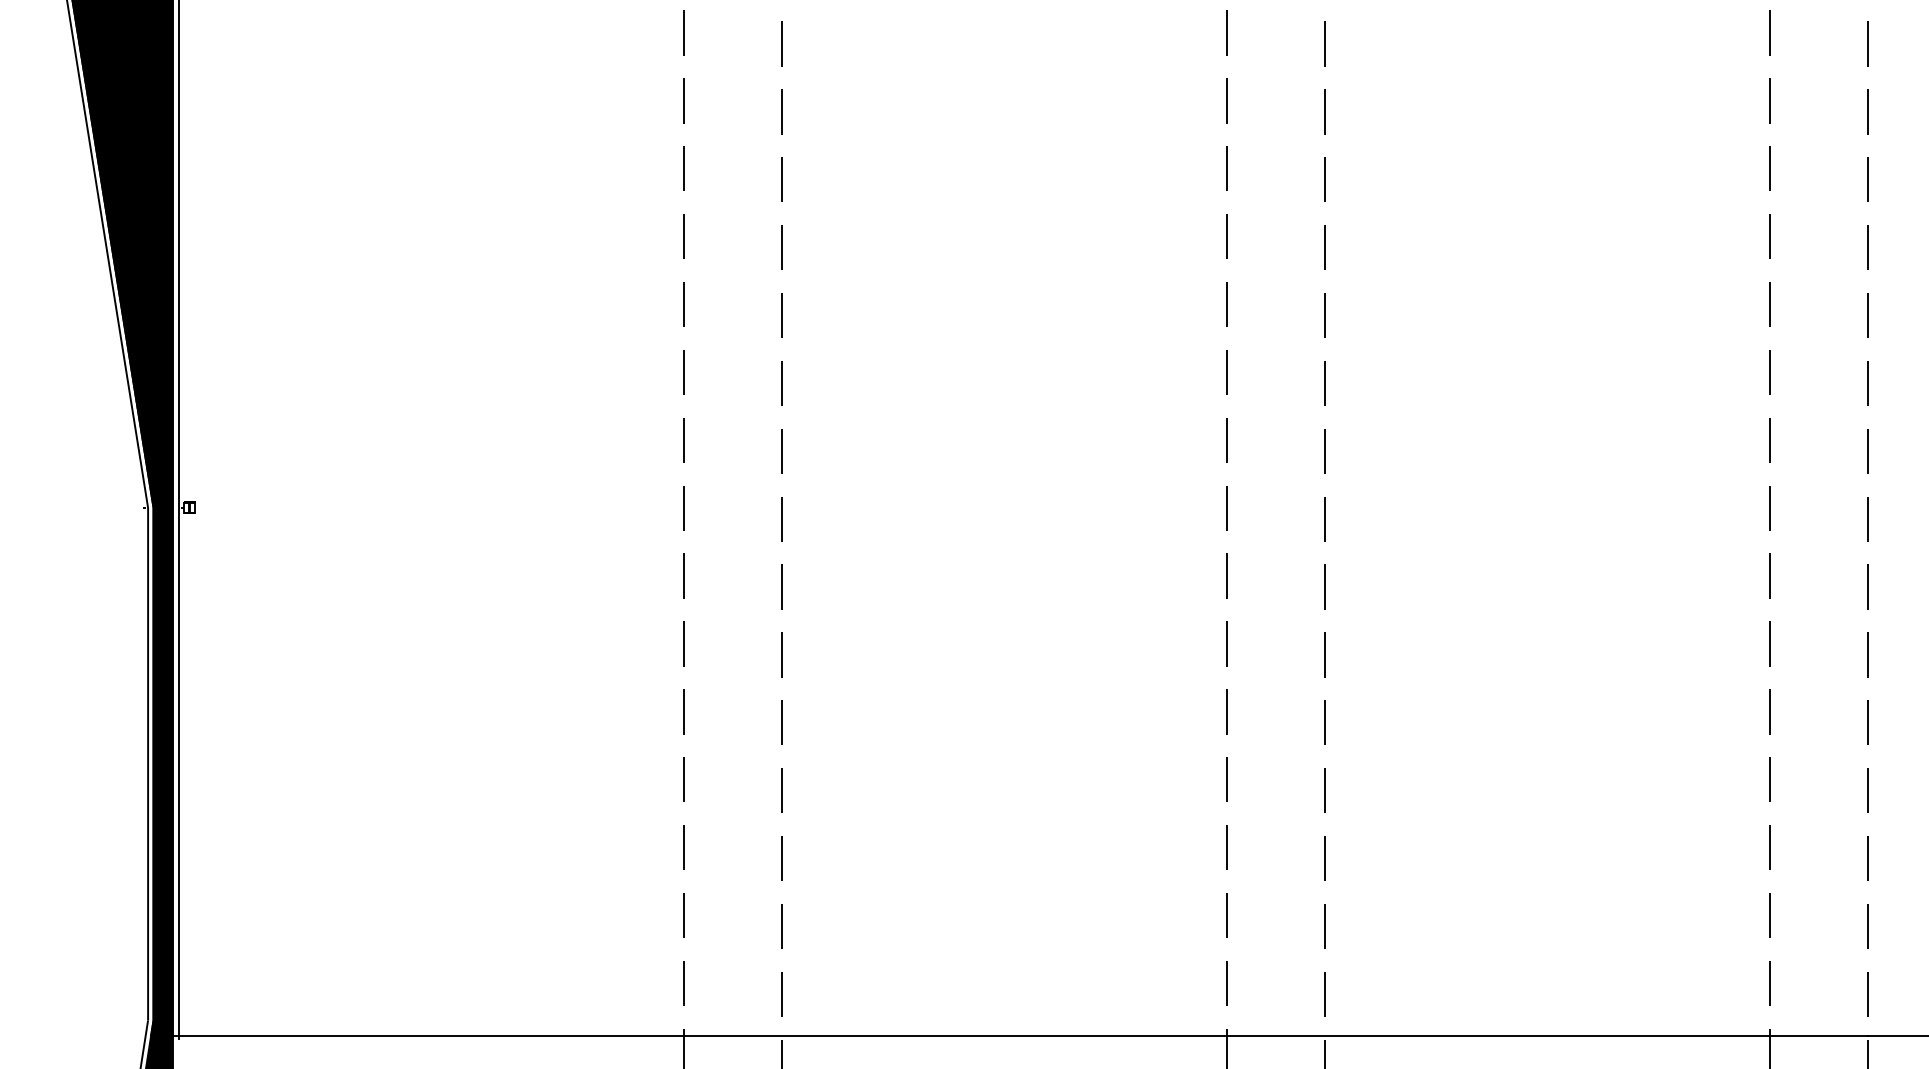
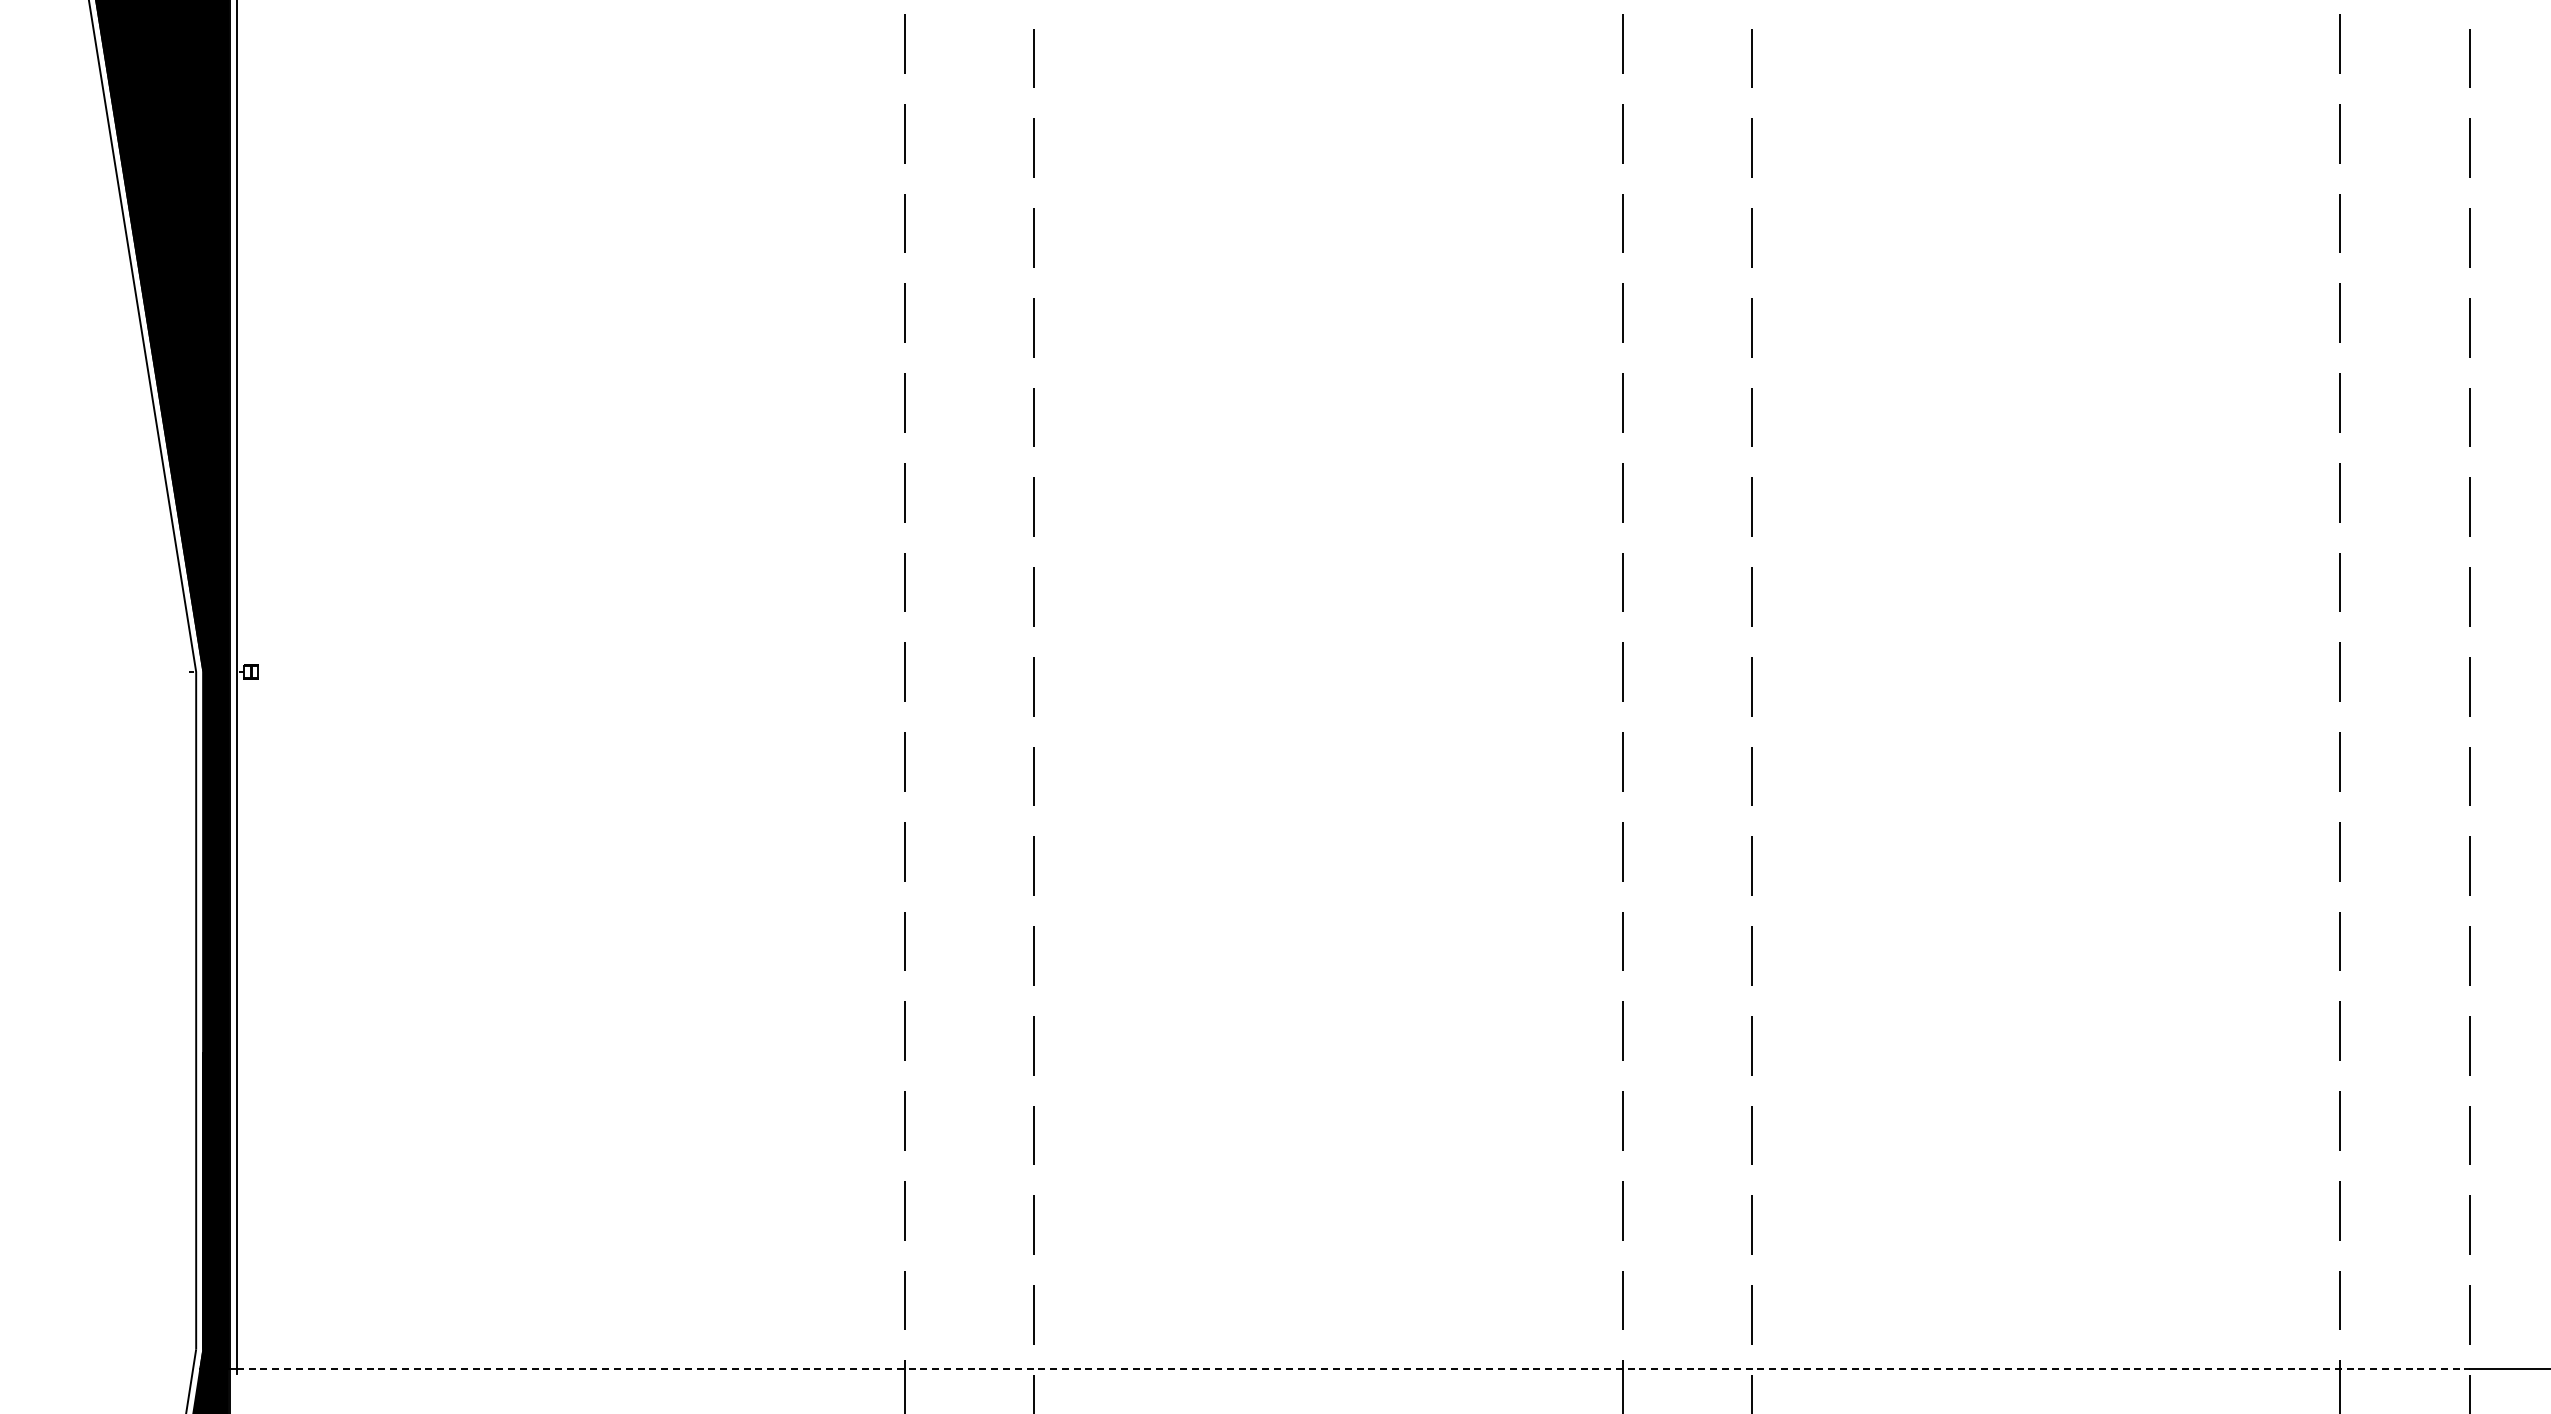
line: (1023, 1035) -> (1353, 1369), solid -> dashed

